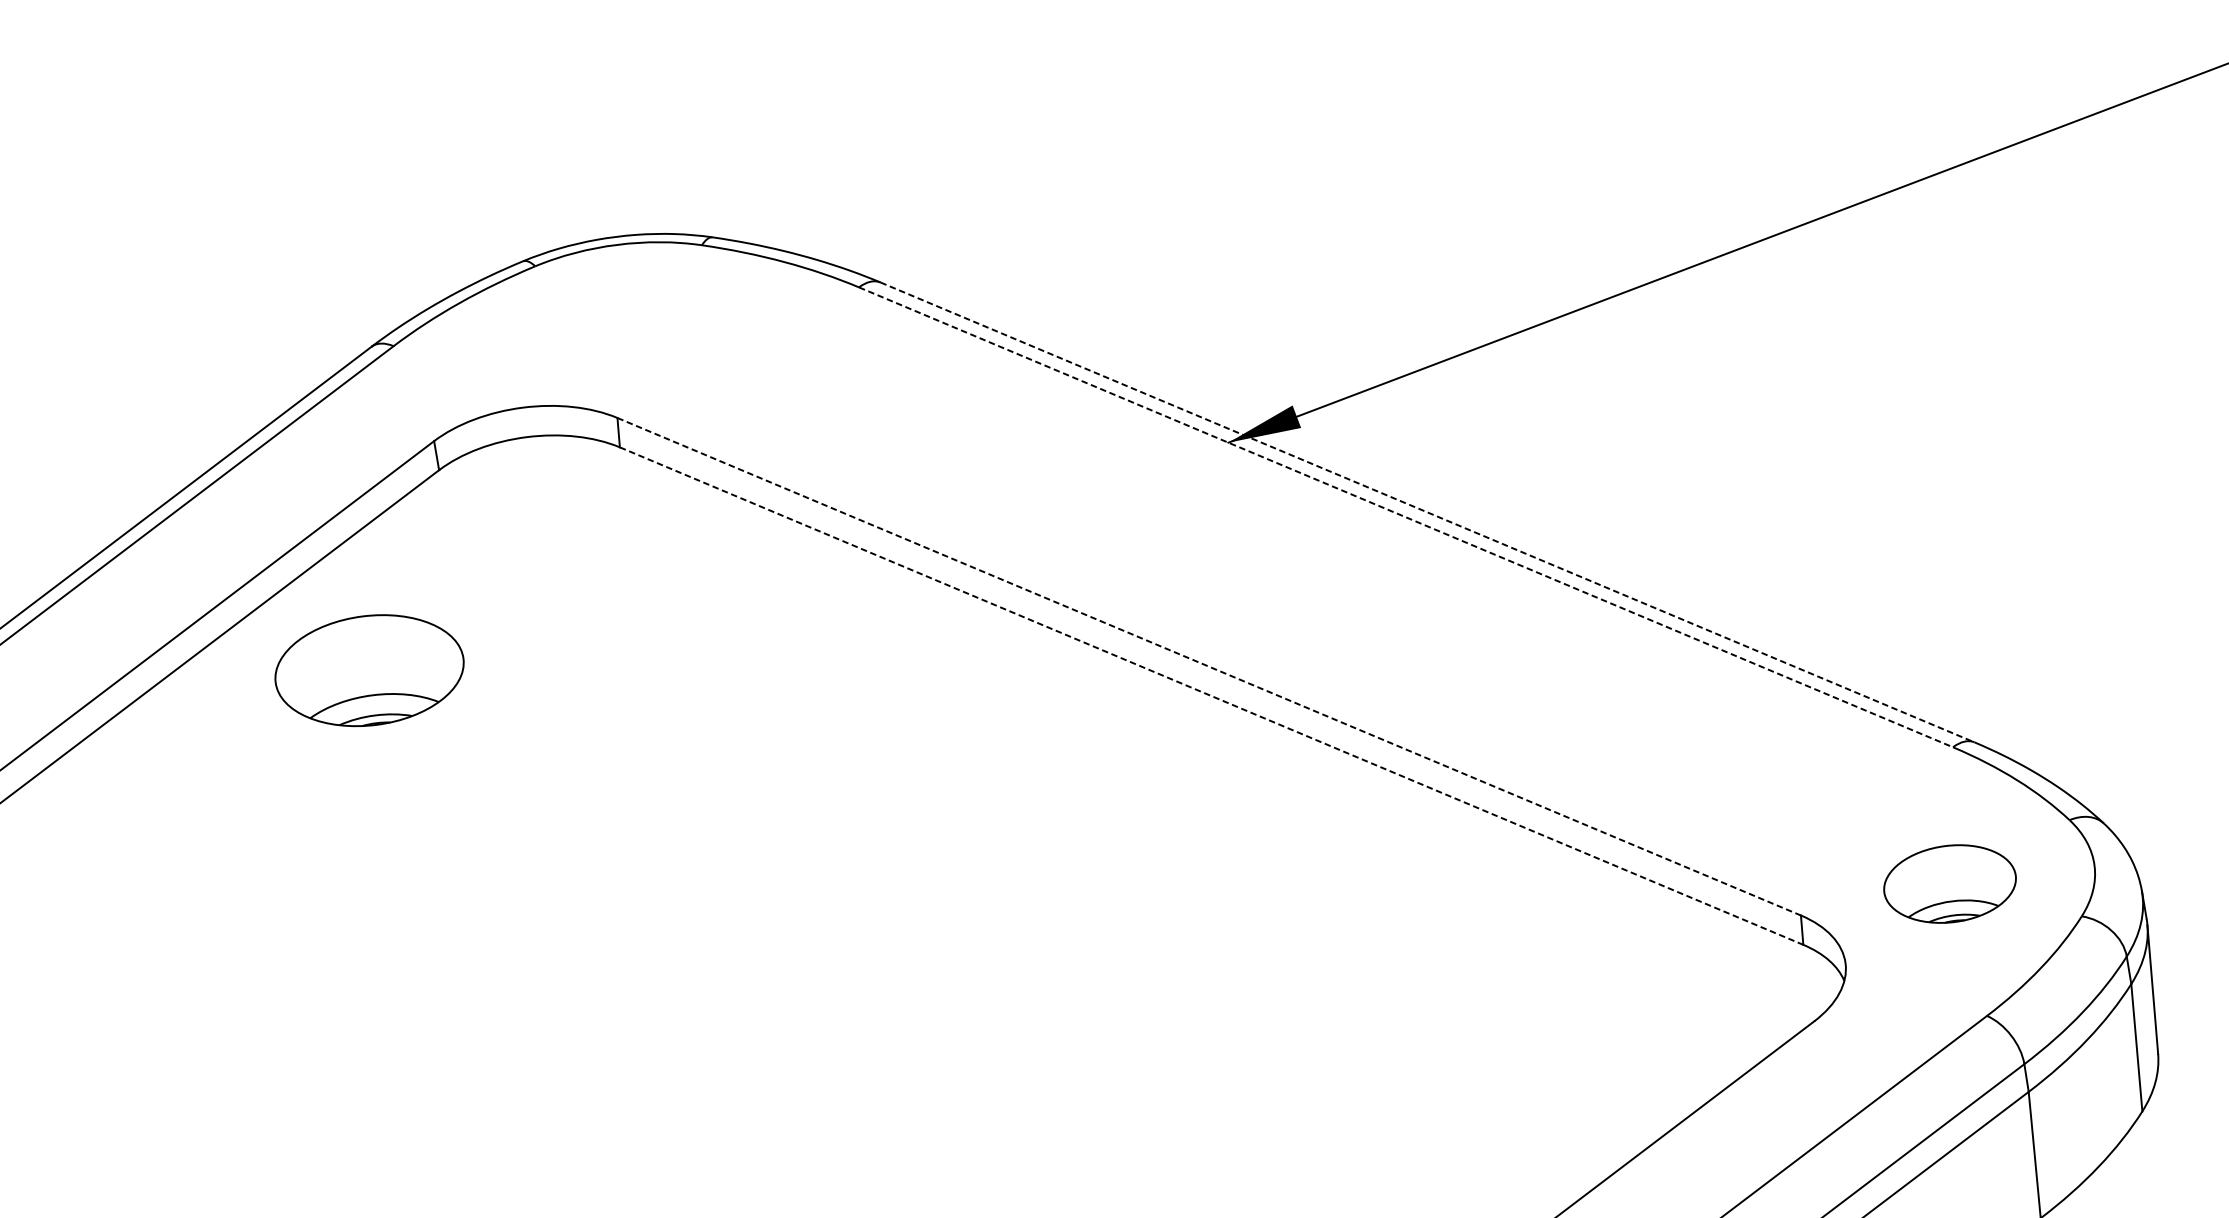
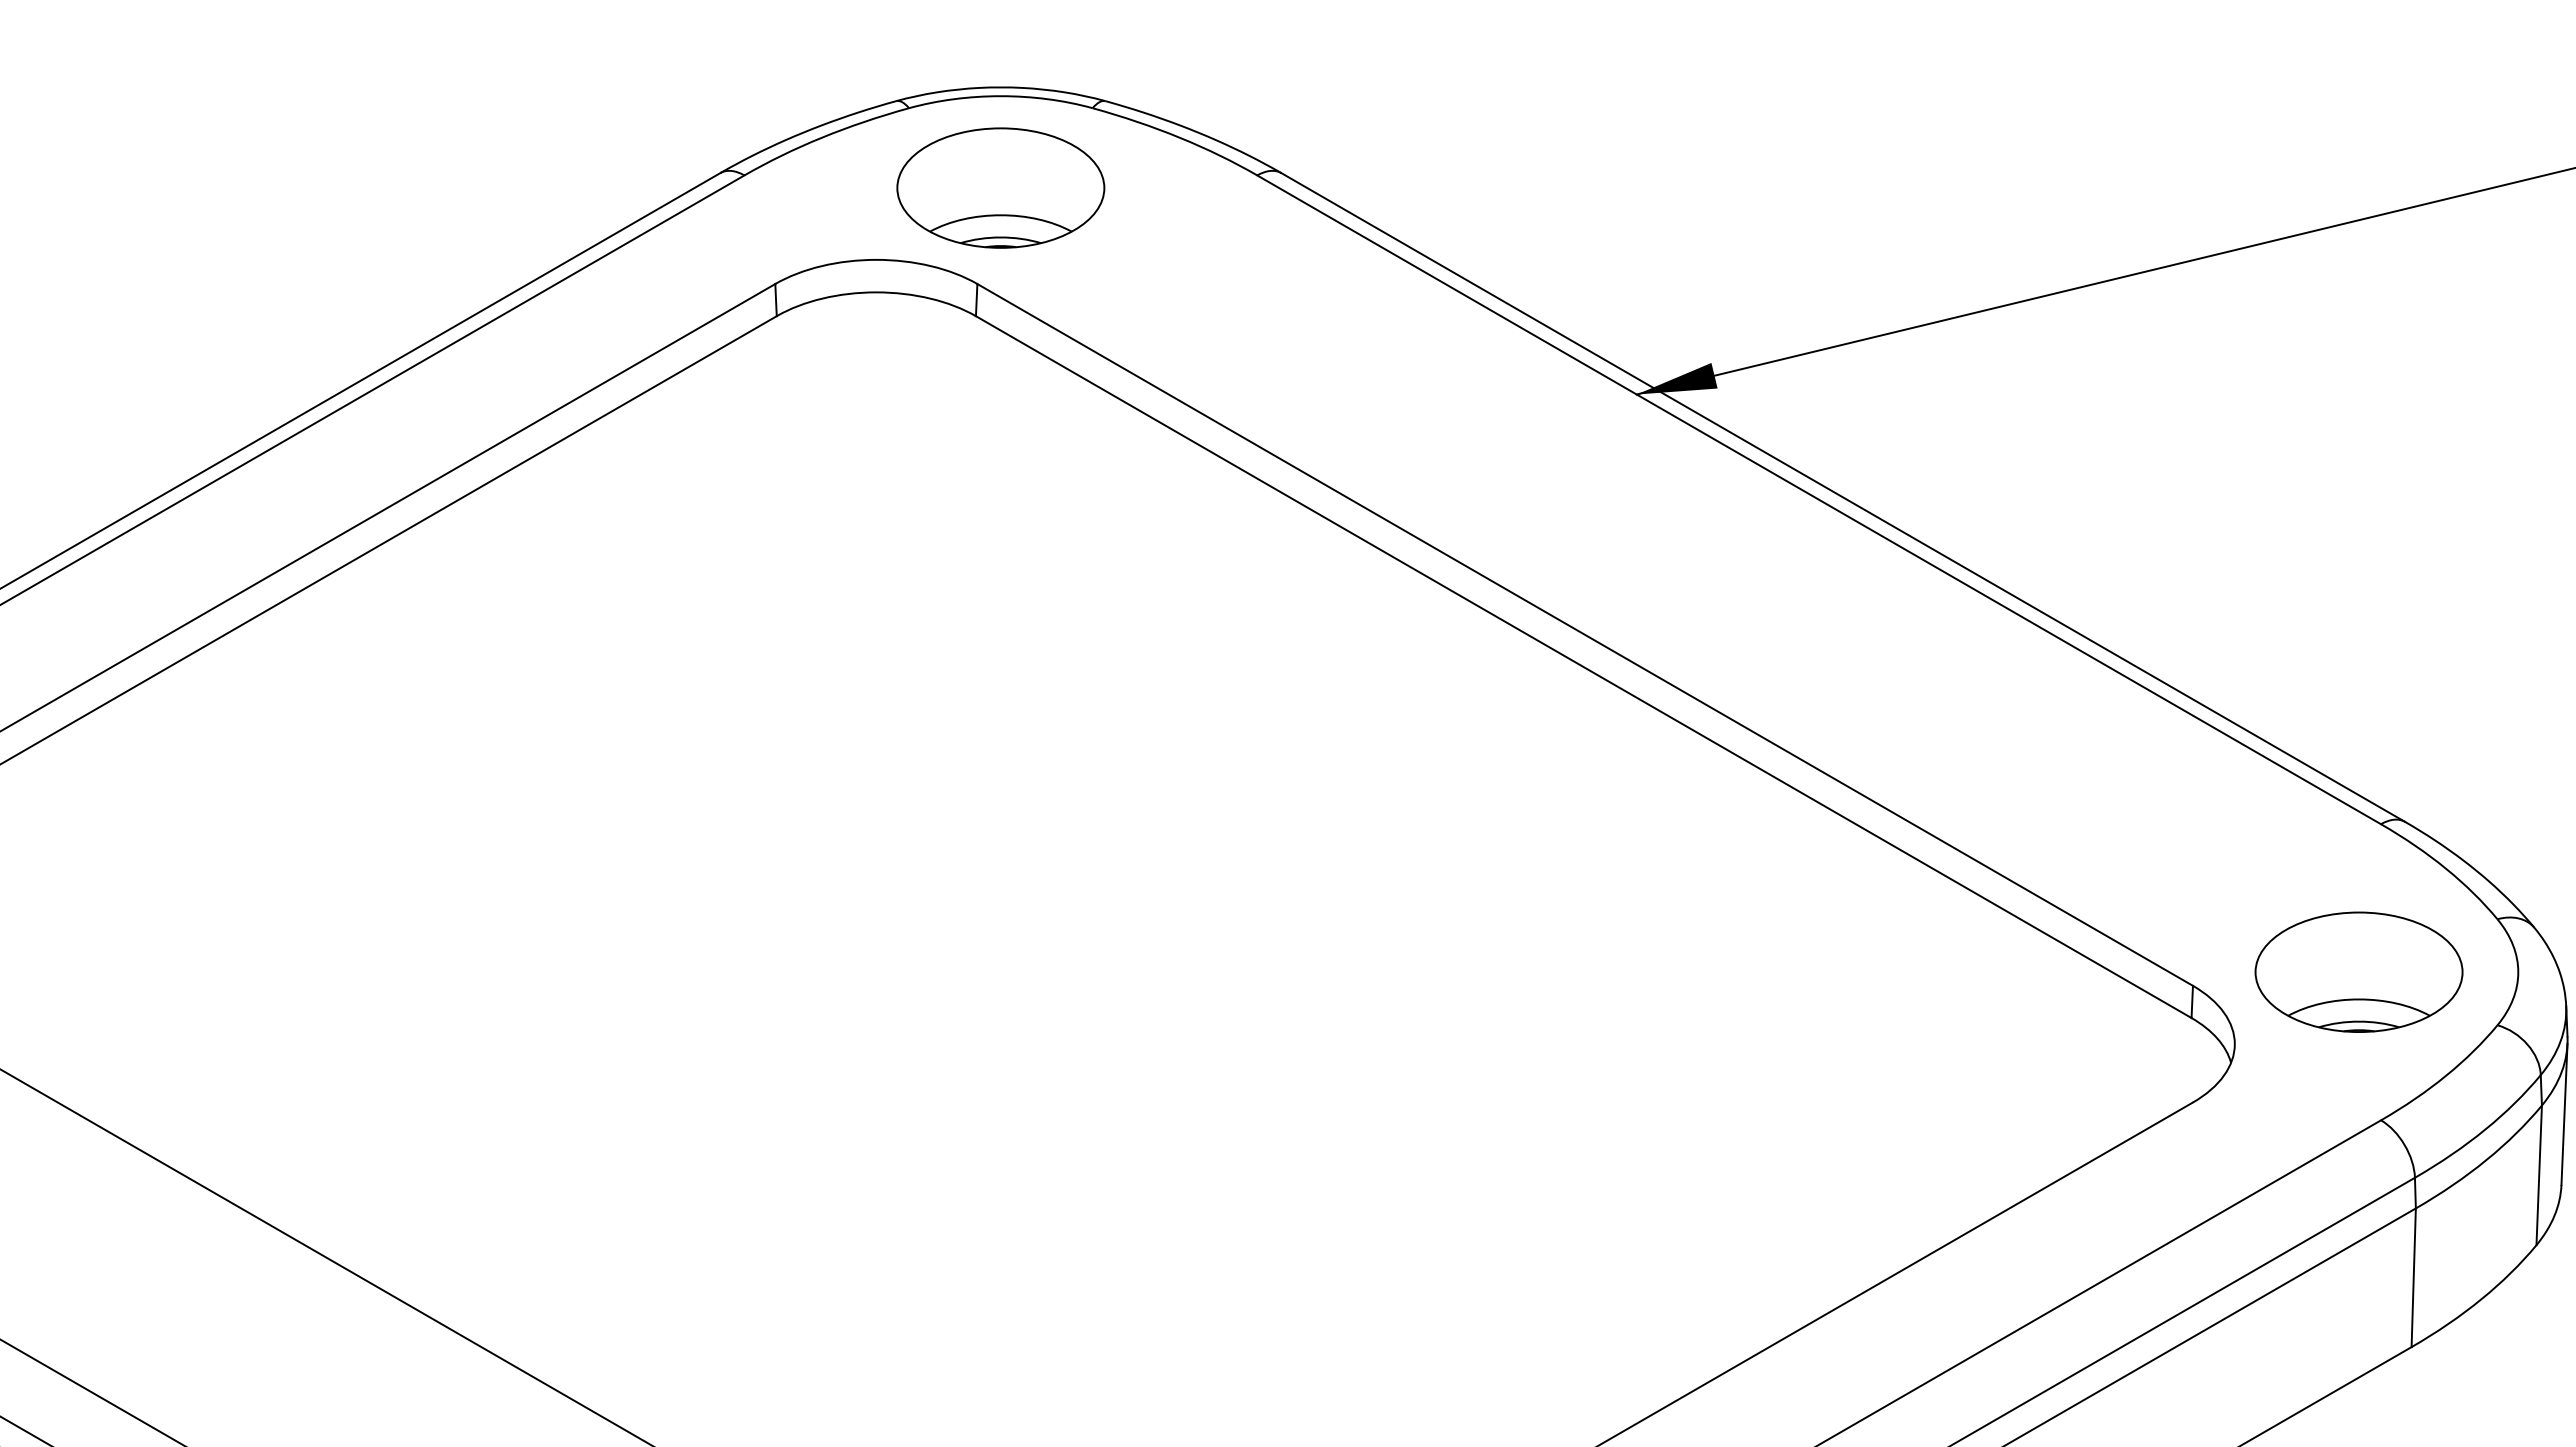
line: (1427, 512) -> (1843, 497), dashed -> solid
line: (1406, 516) -> (1819, 499), dashed -> solid
line: (1209, 666) -> (1585, 634), dashed -> solid
part: (369, 670) -> (1000, 187), moved
line: (1211, 696) -> (1583, 667), dashed -> solid
part: (1949, 883) -> (2358, 971), size x1.43

